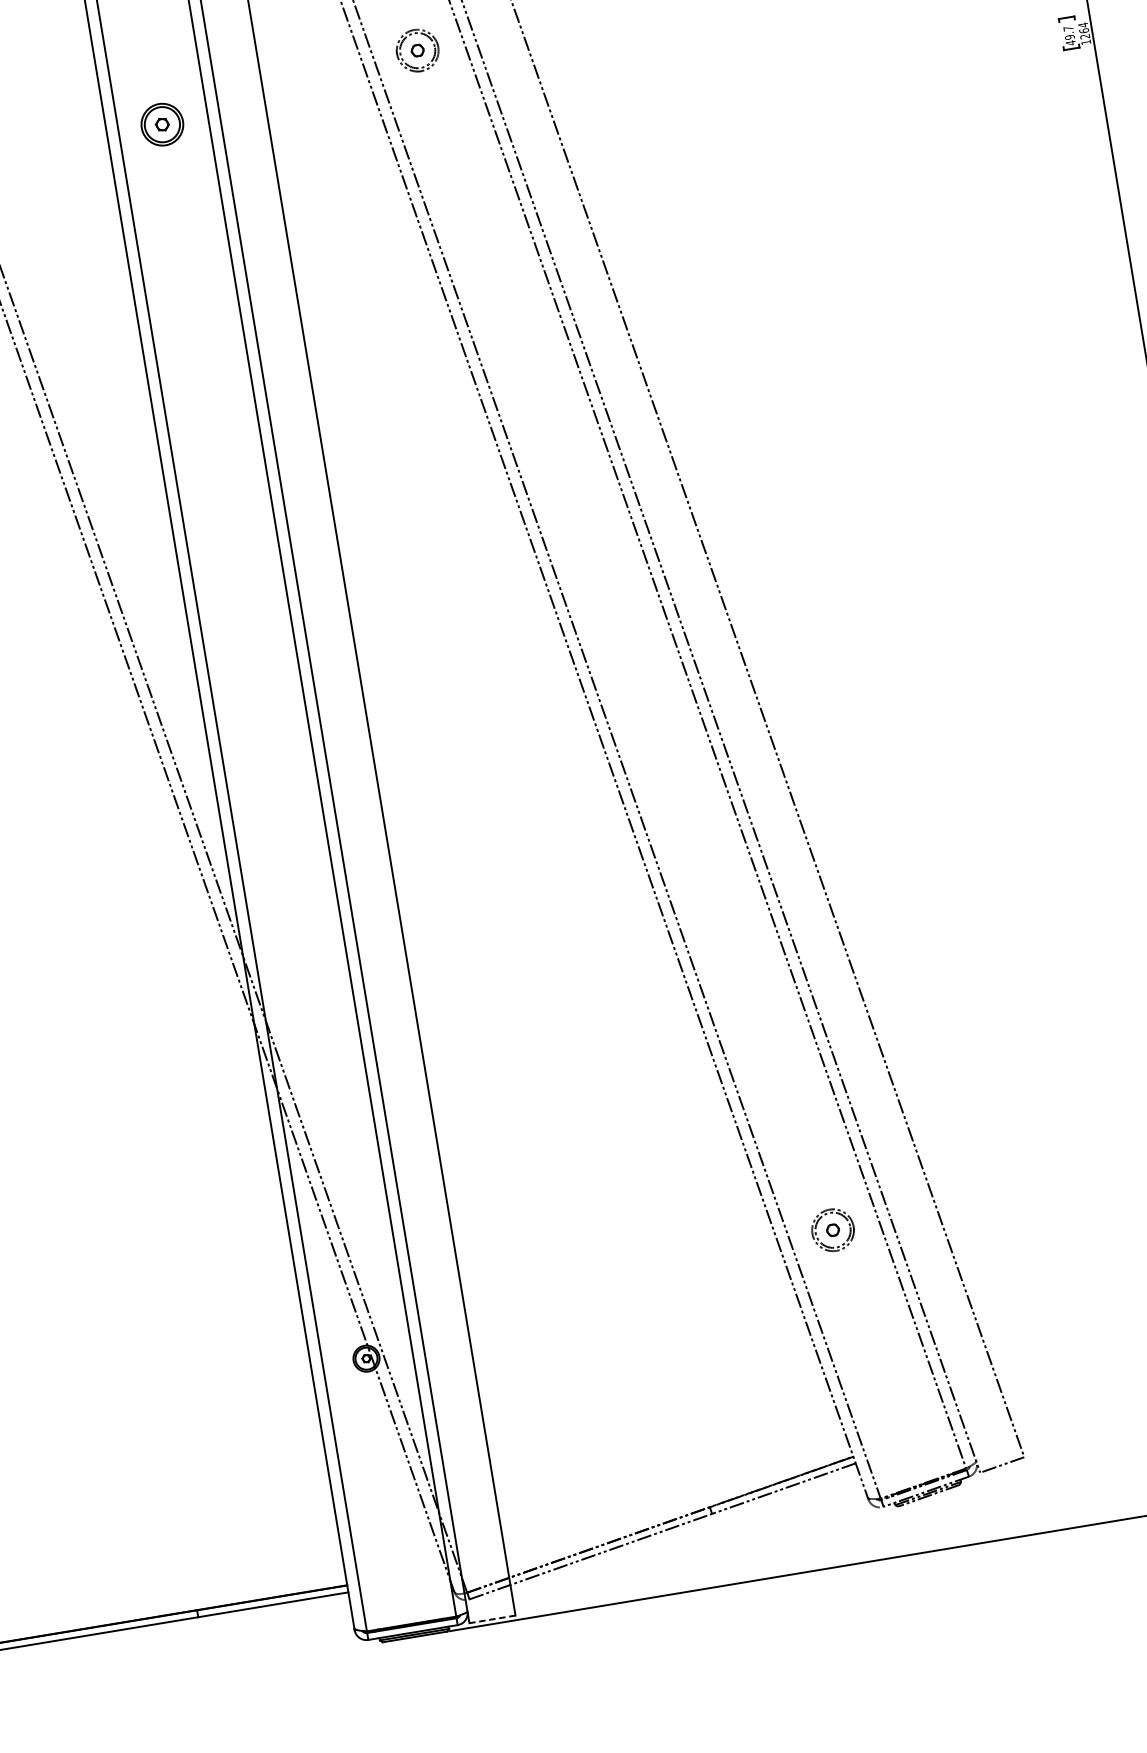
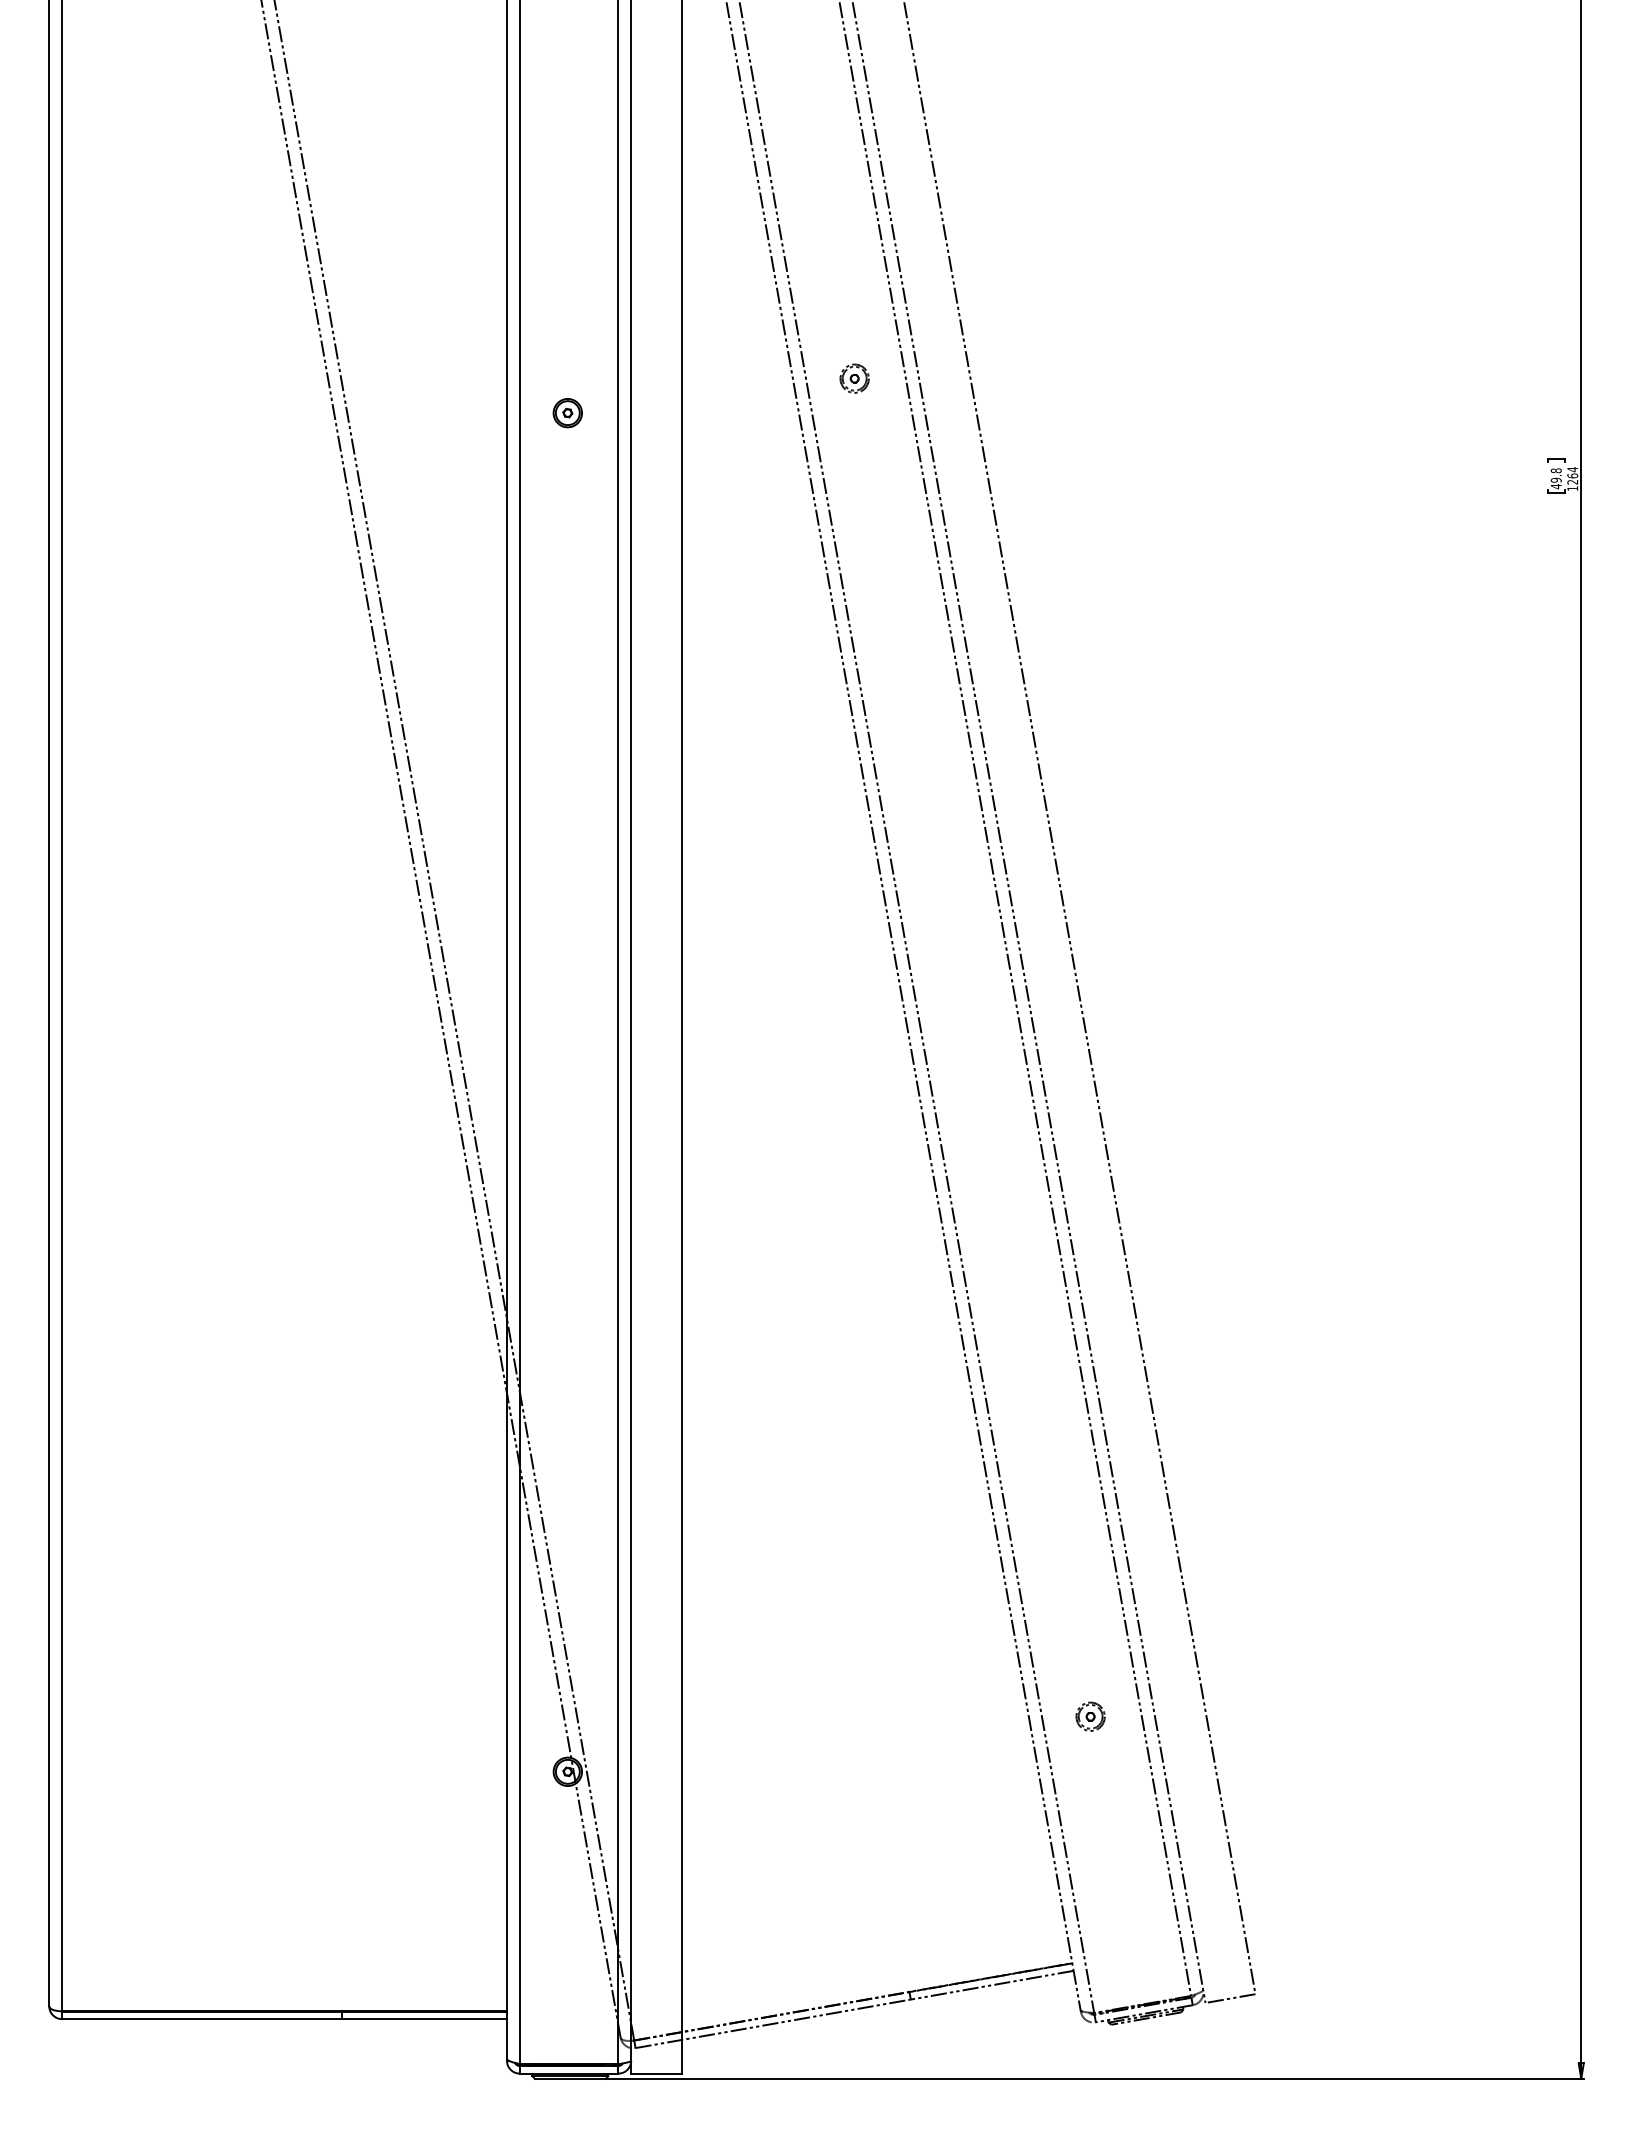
text: (1067, 28) -> (1555, 470), 49.7 -> 49.8
part: (417, 50) -> (854, 378), size x0.62
part: (162, 125) -> (567, 413), size x0.62
part: (832, 1229) -> (1090, 1716), size x0.62
line: (492, 1619) -> (656, 2073), dashed -> solid

